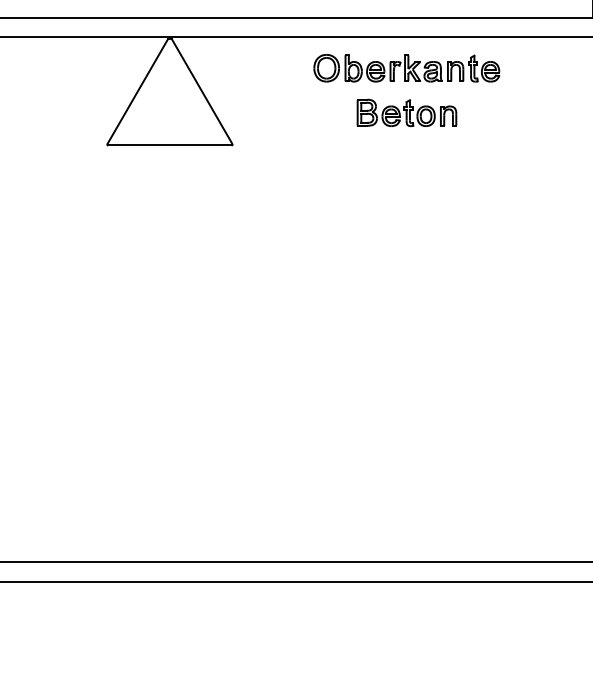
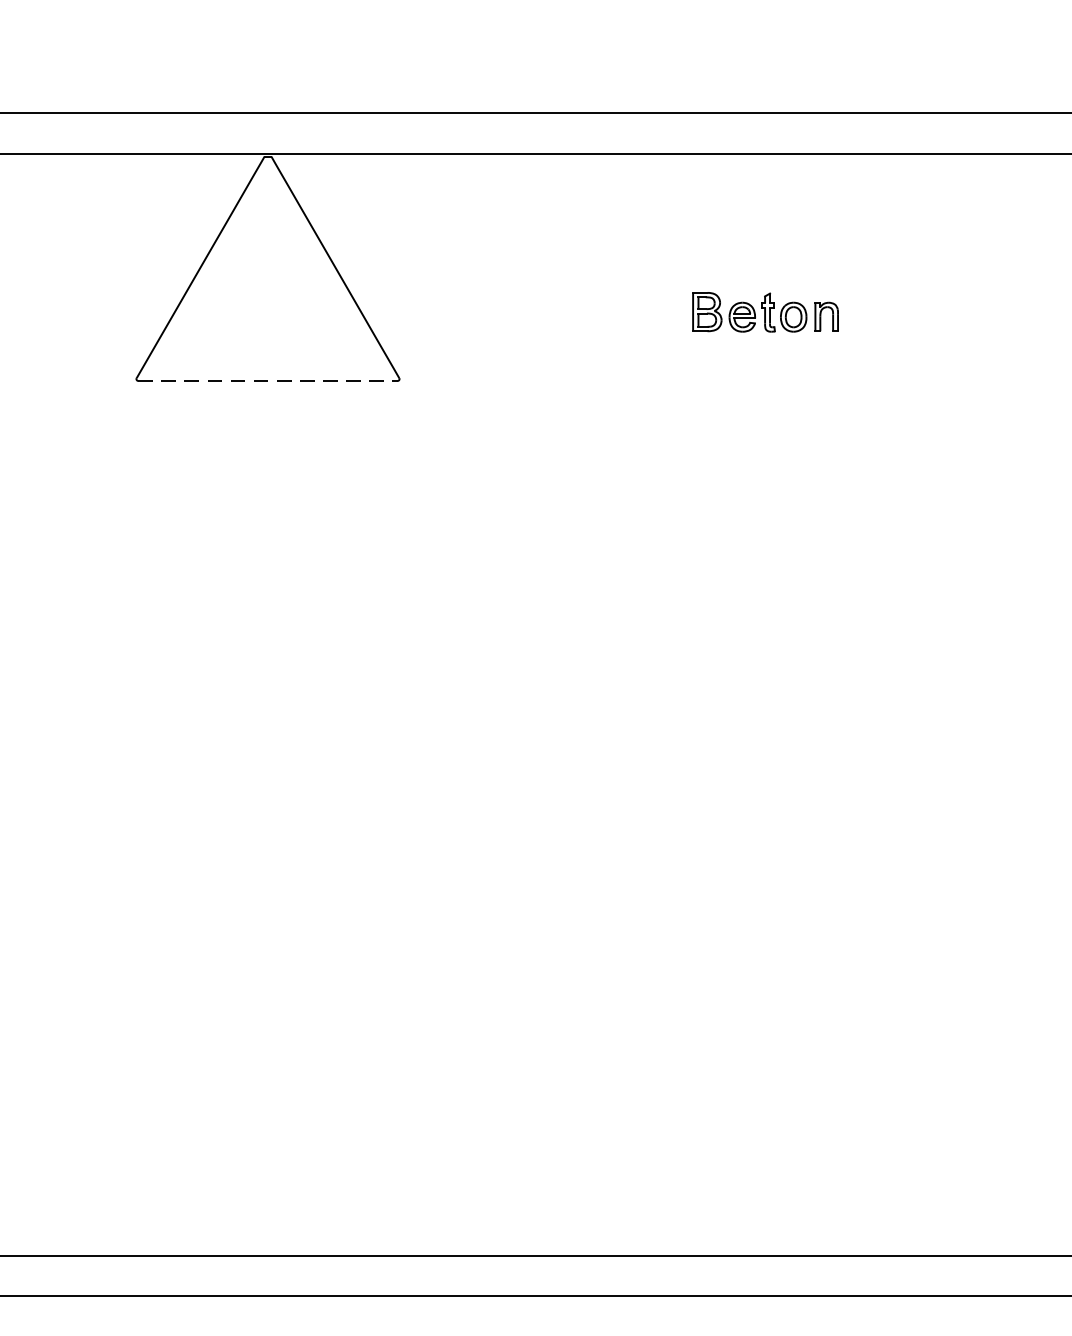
part: (406, 68) -> (764, 219), removed
part: (406, 112) -> (764, 311), size x0.7
line: (169, 145) -> (267, 380), solid -> dashed

